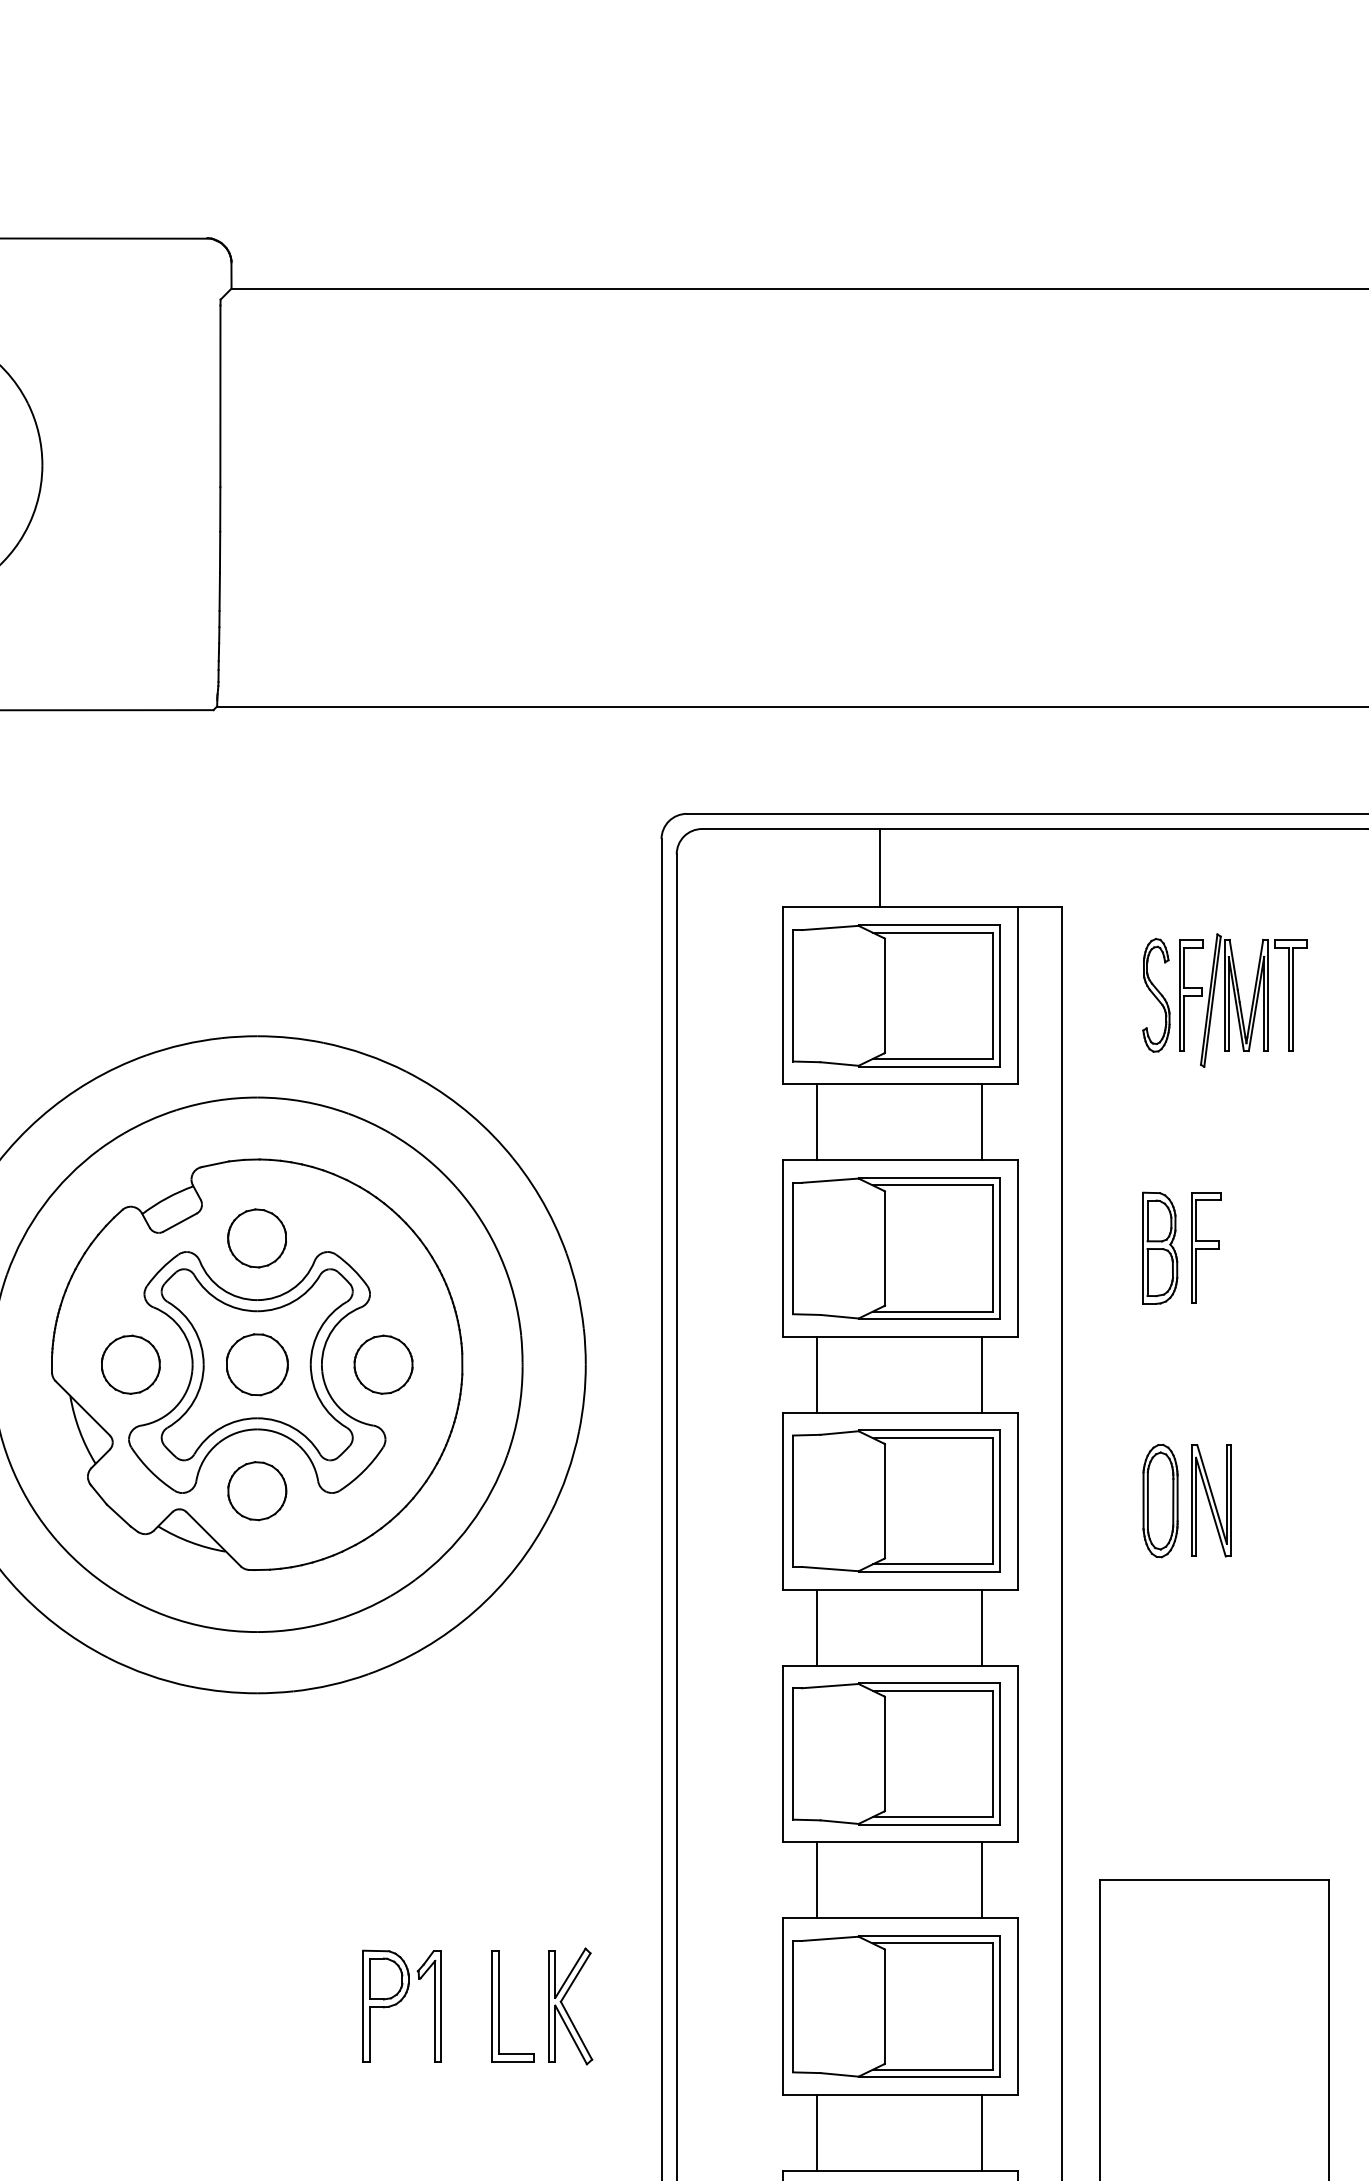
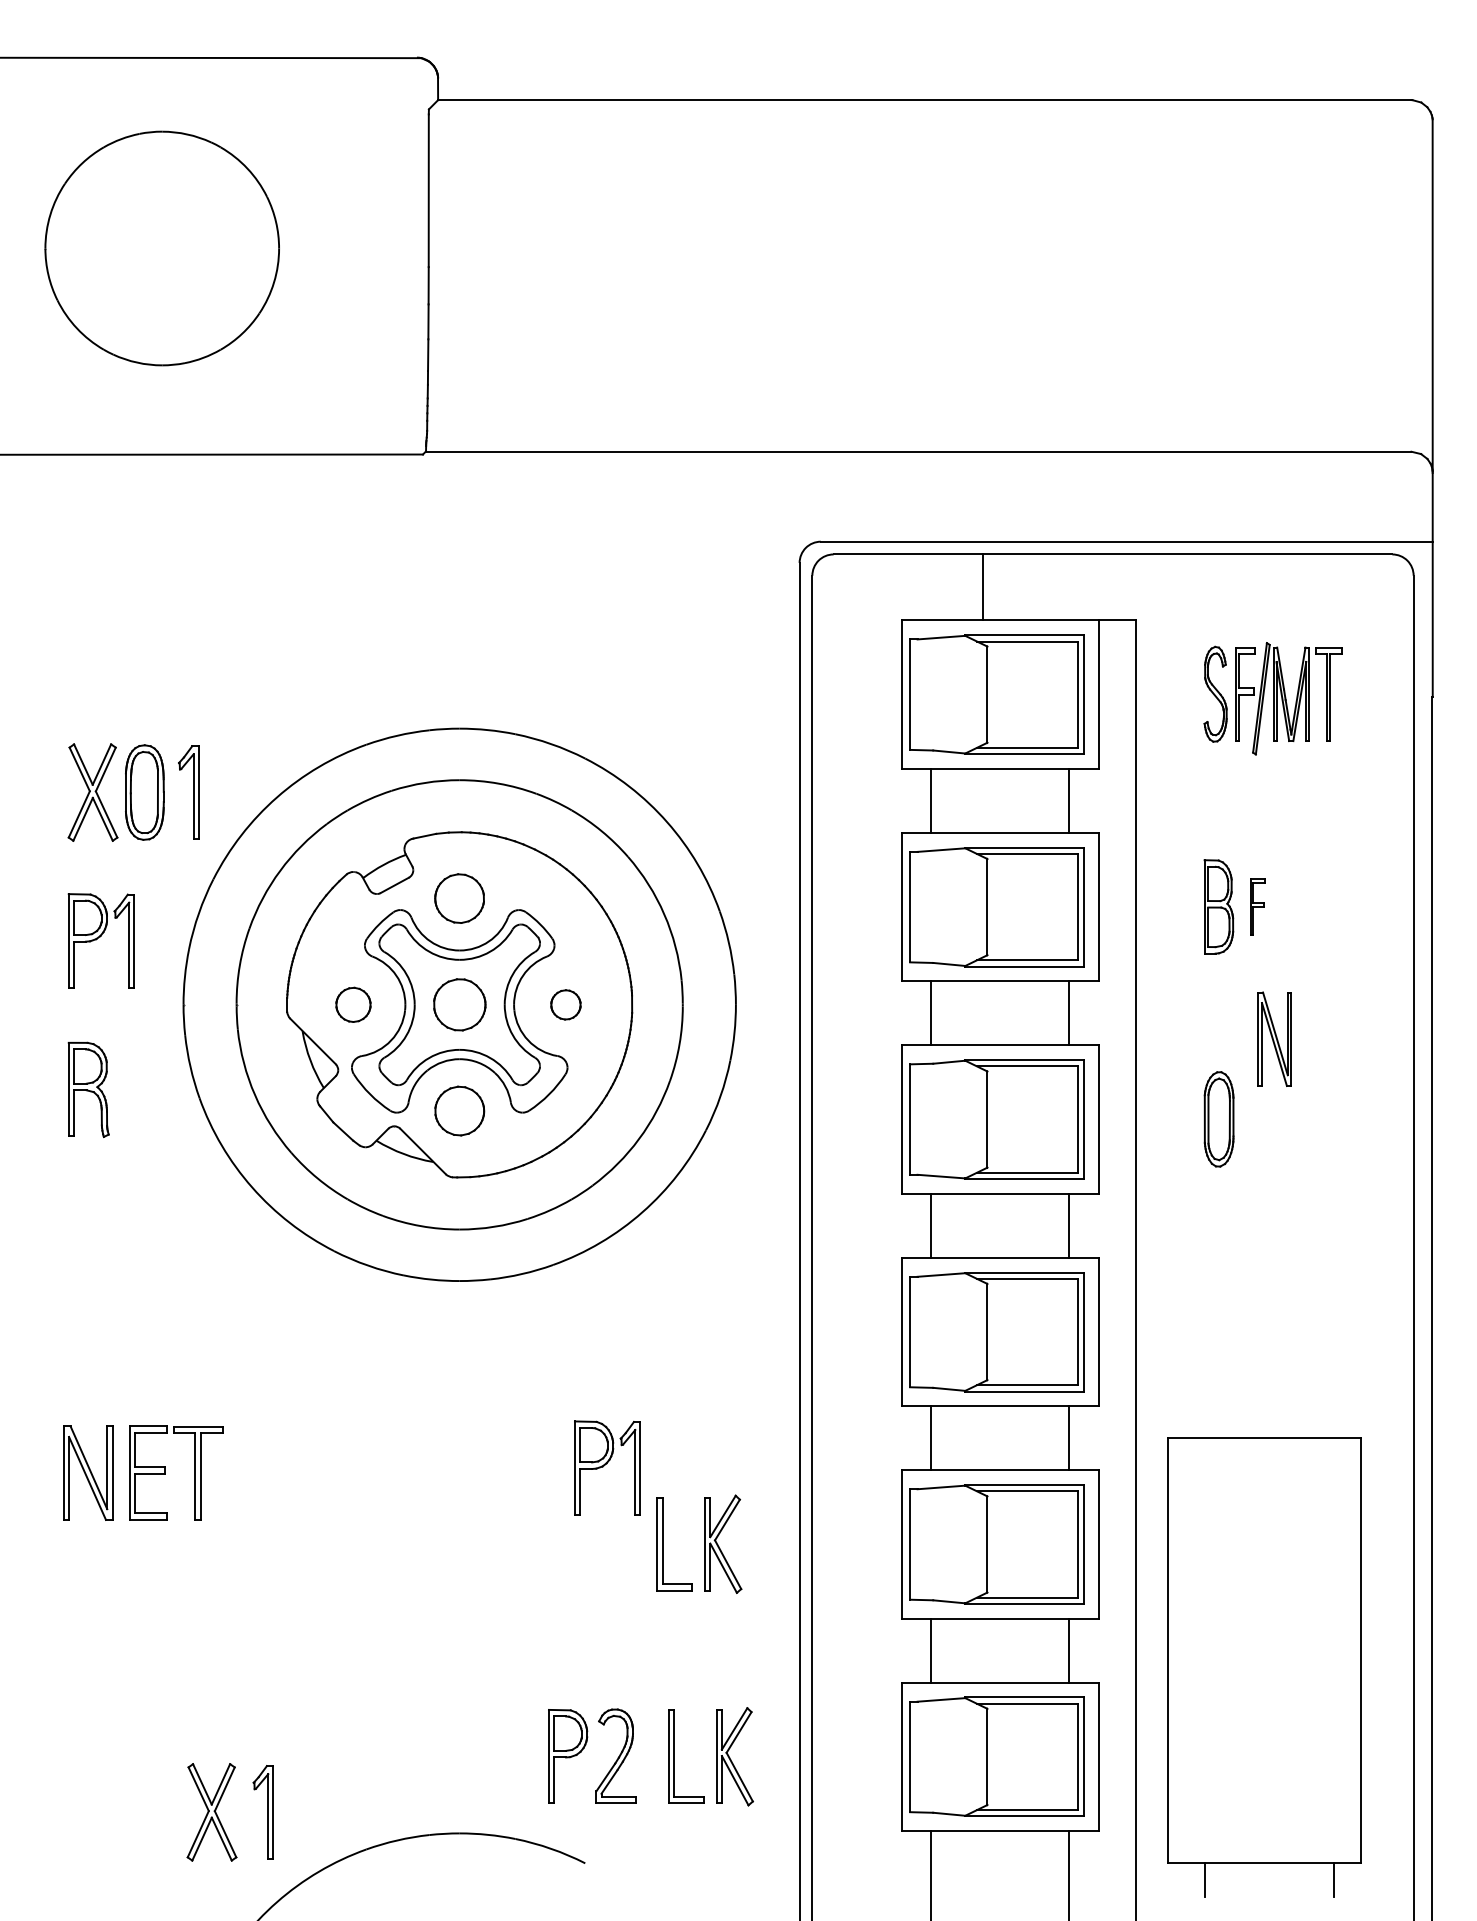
part: (1206, 1247) -> (1257, 906), size x0.6
part: (130, 1364) -> (353, 1004), size x0.7
part: (383, 1364) -> (565, 1004), size x0.6
part: (1210, 1499) -> (1274, 1038), moved
part: (402, 2005) -> (607, 1467), moved

